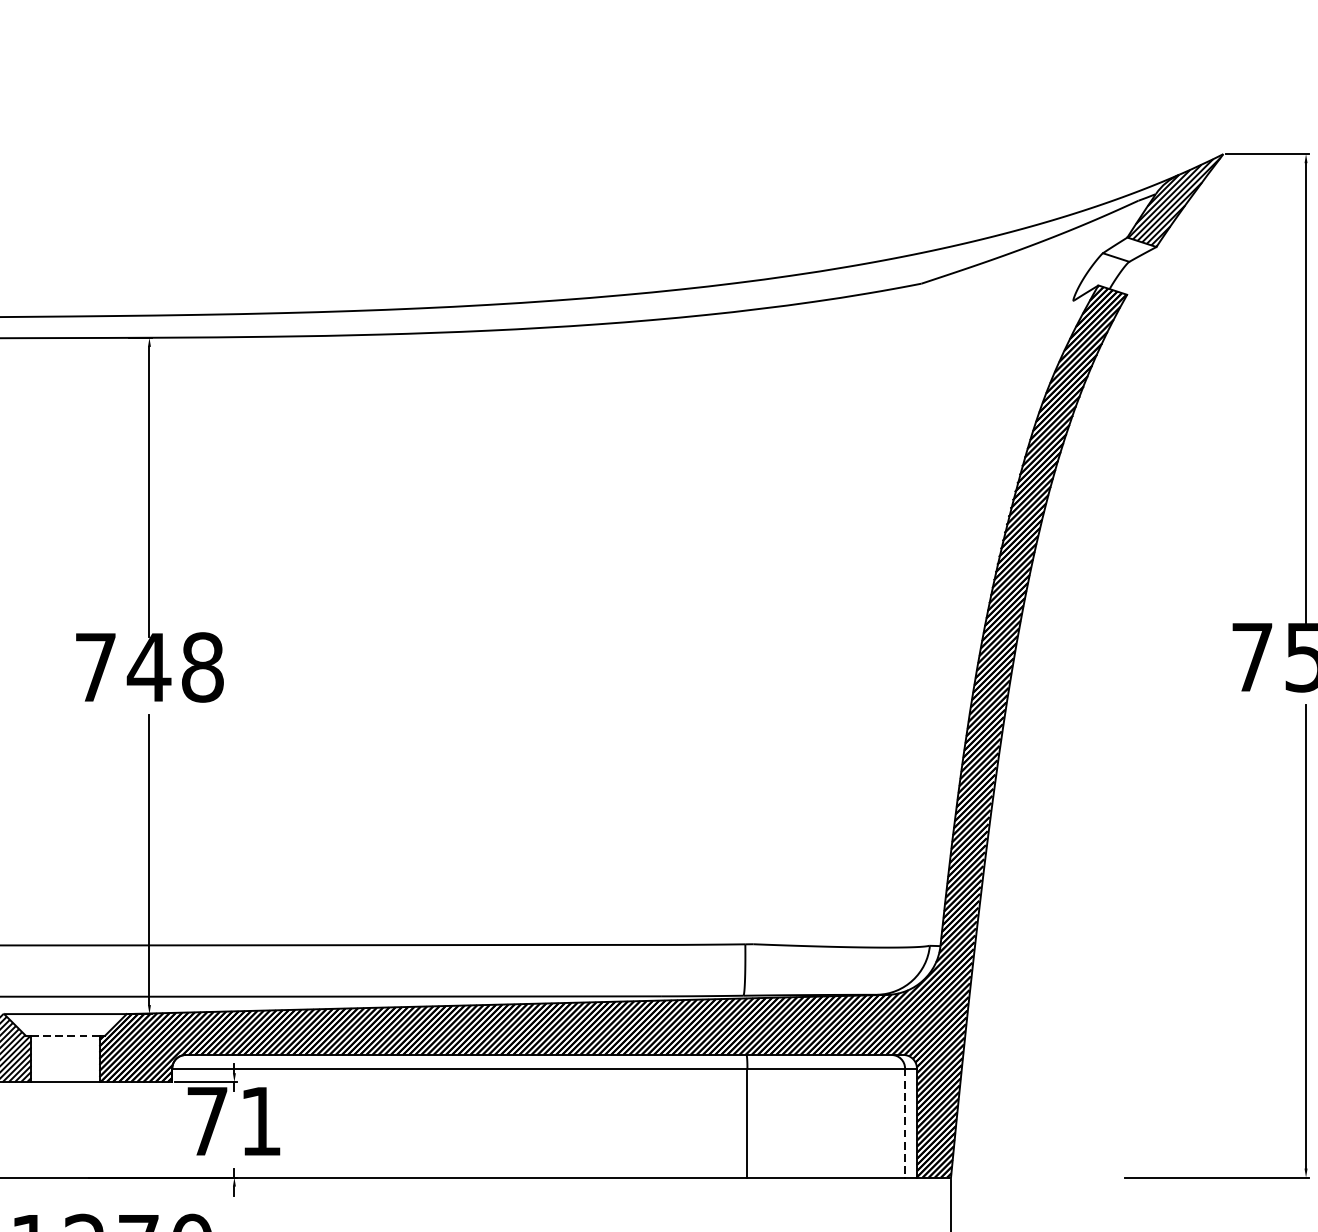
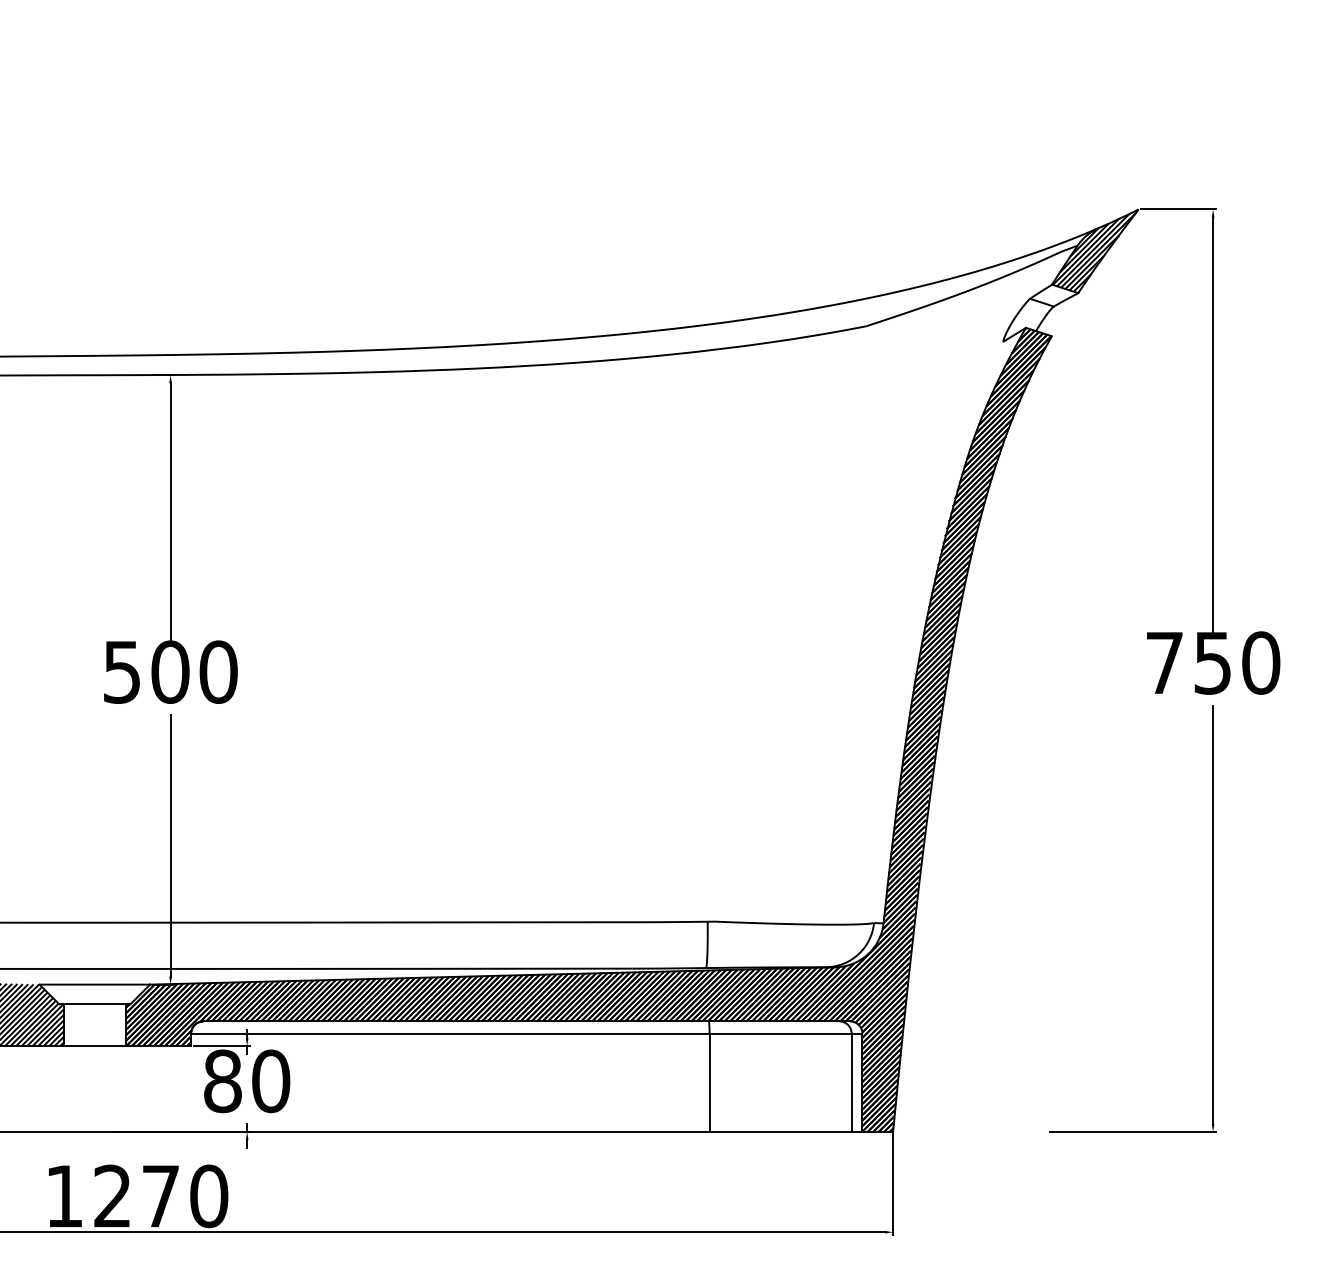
text: (149, 666) -> (170, 671), 748 -> 500
line: (65, 1036) -> (94, 1004), dashed -> solid
text: (234, 1121) -> (247, 1081), 71 -> 80
line: (904, 1123) -> (851, 1083), dashed -> solid

